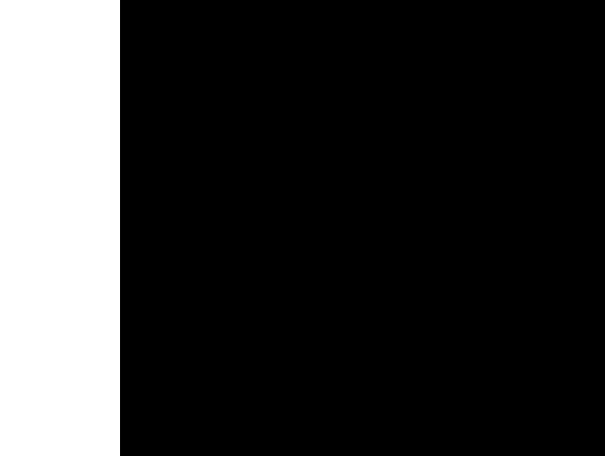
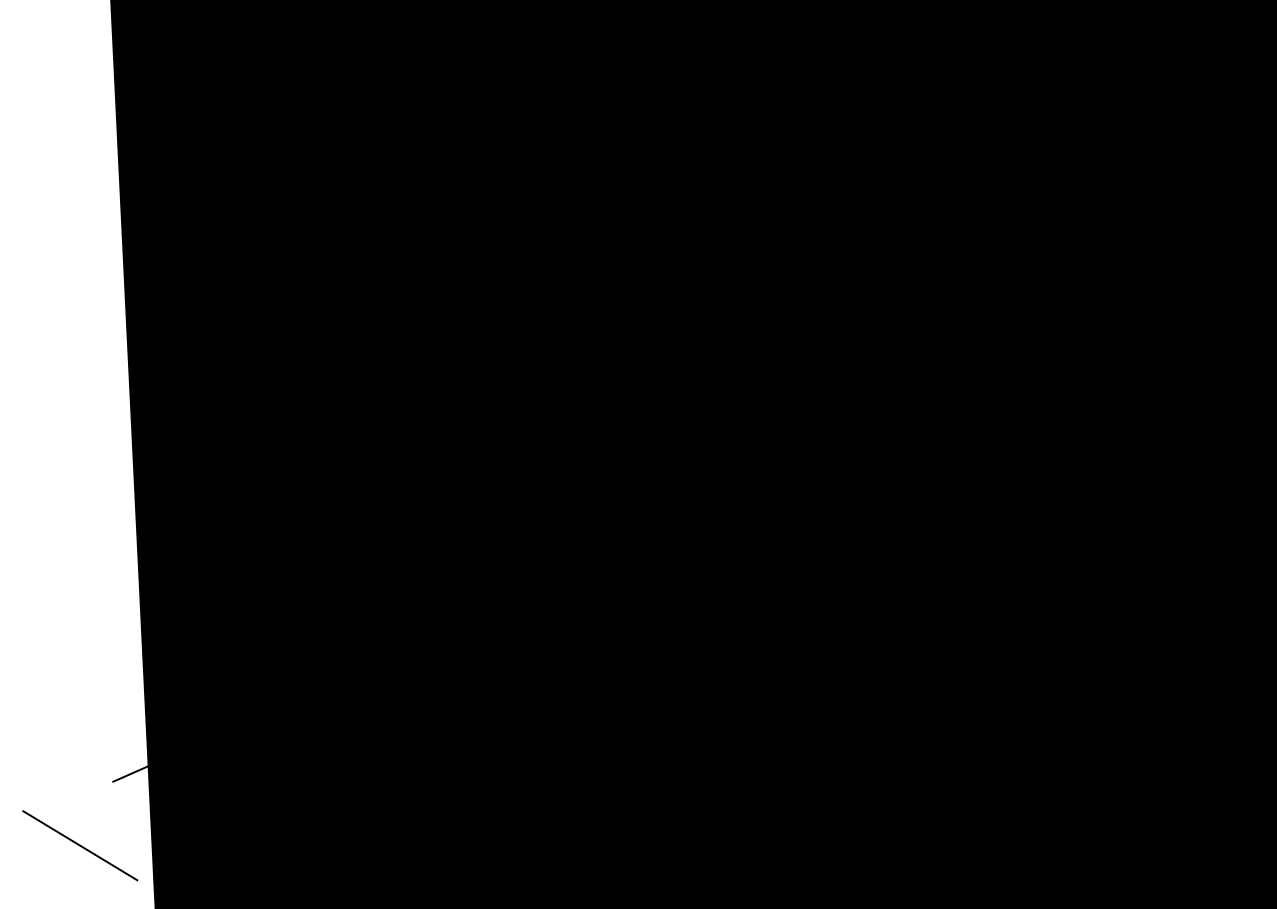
hatch: (90, 420) -> (85, 826), added

